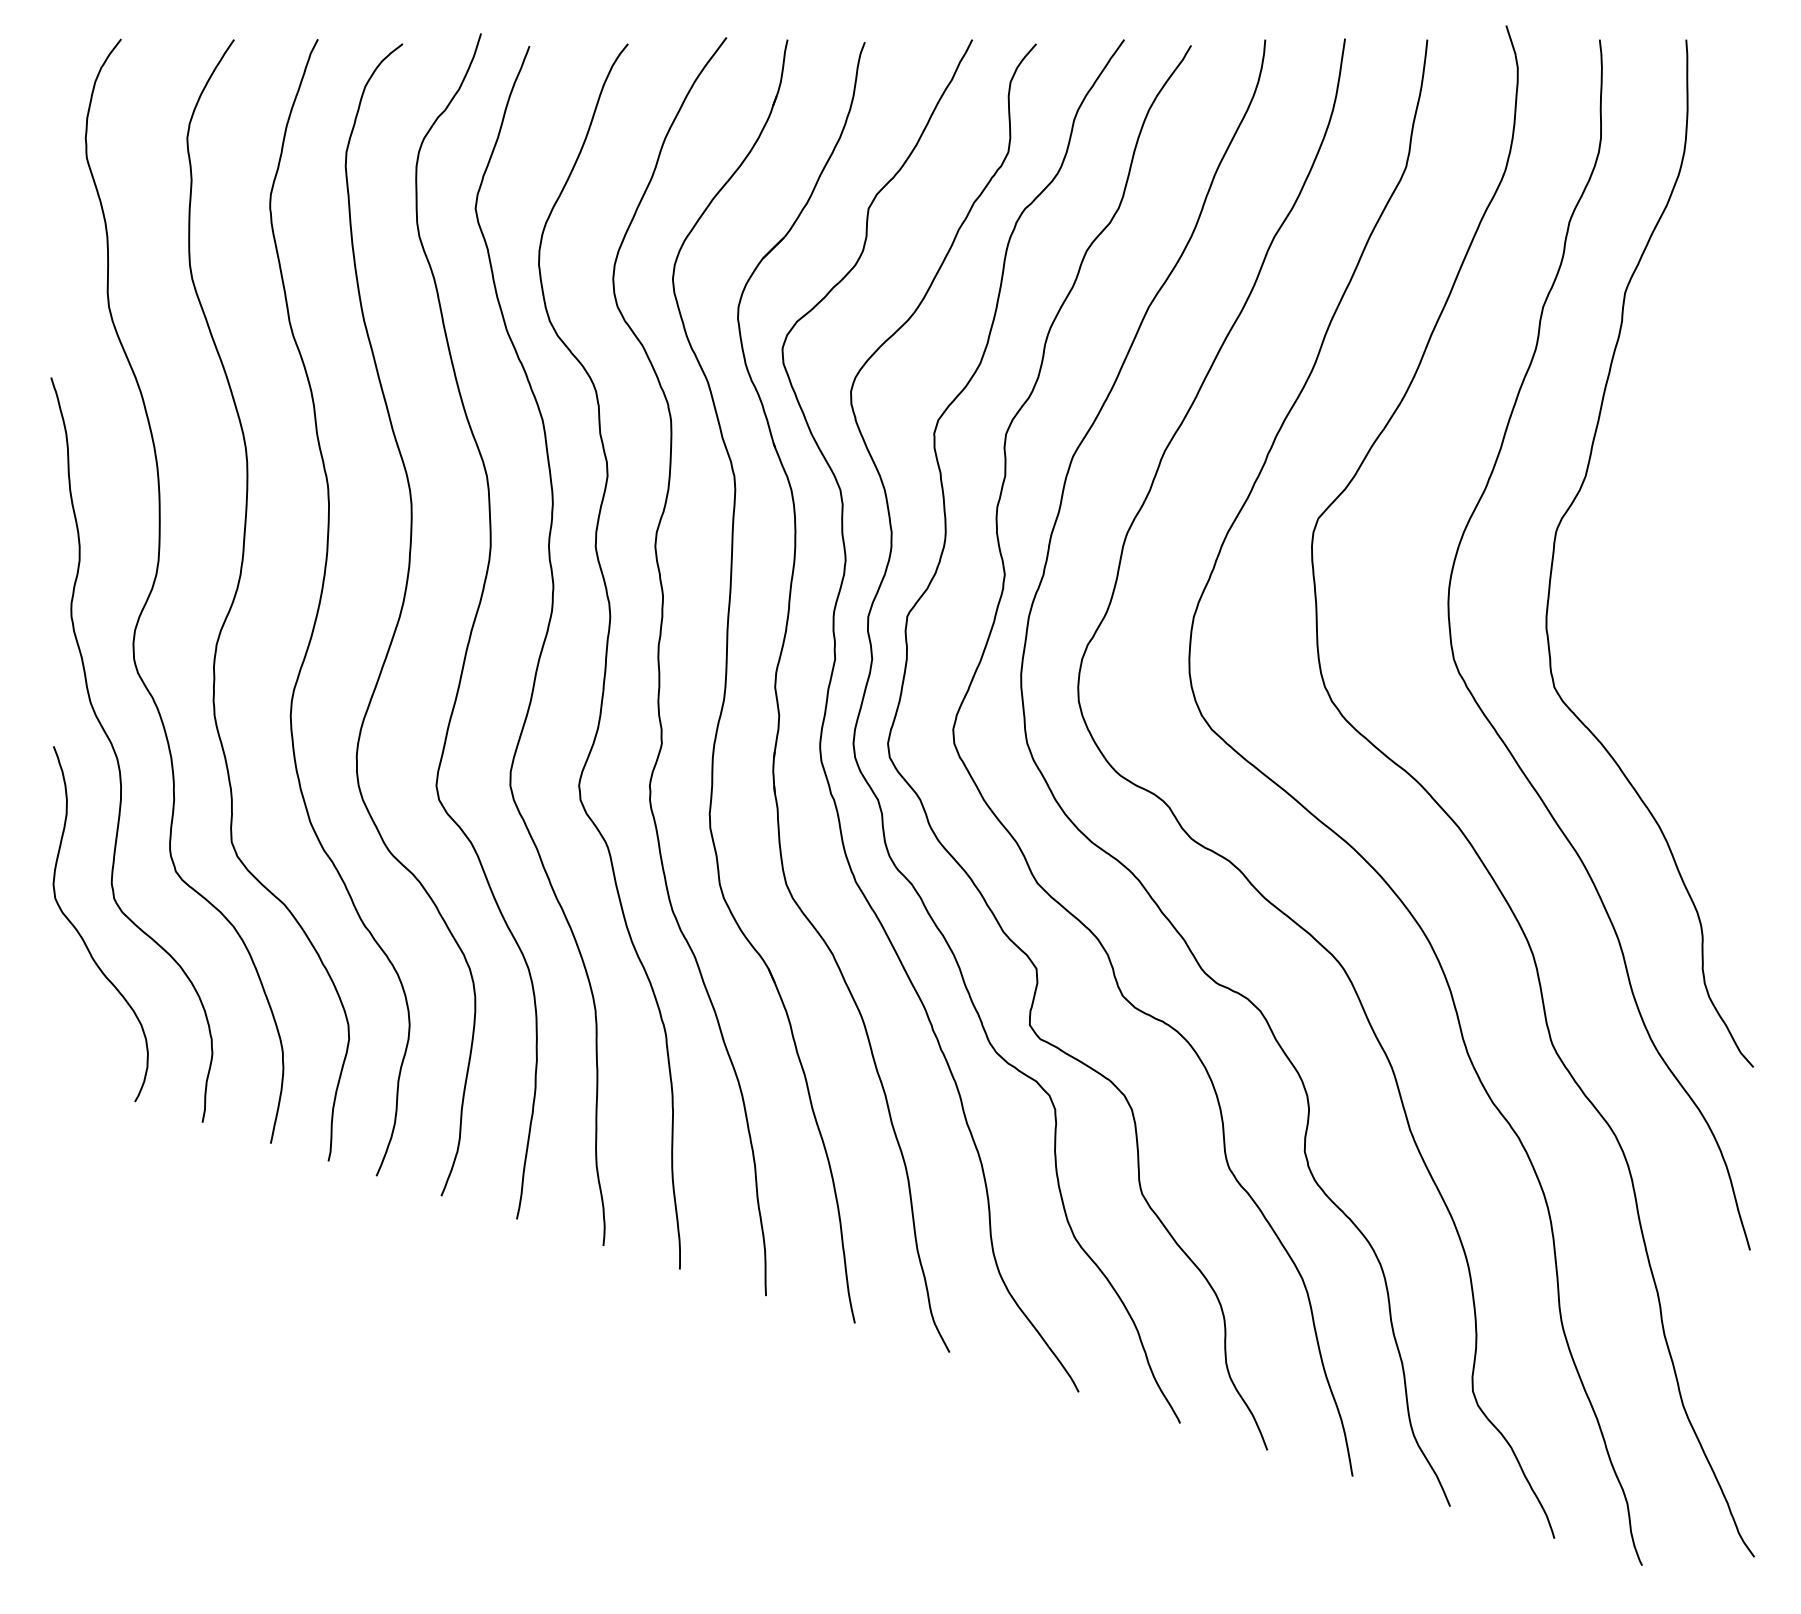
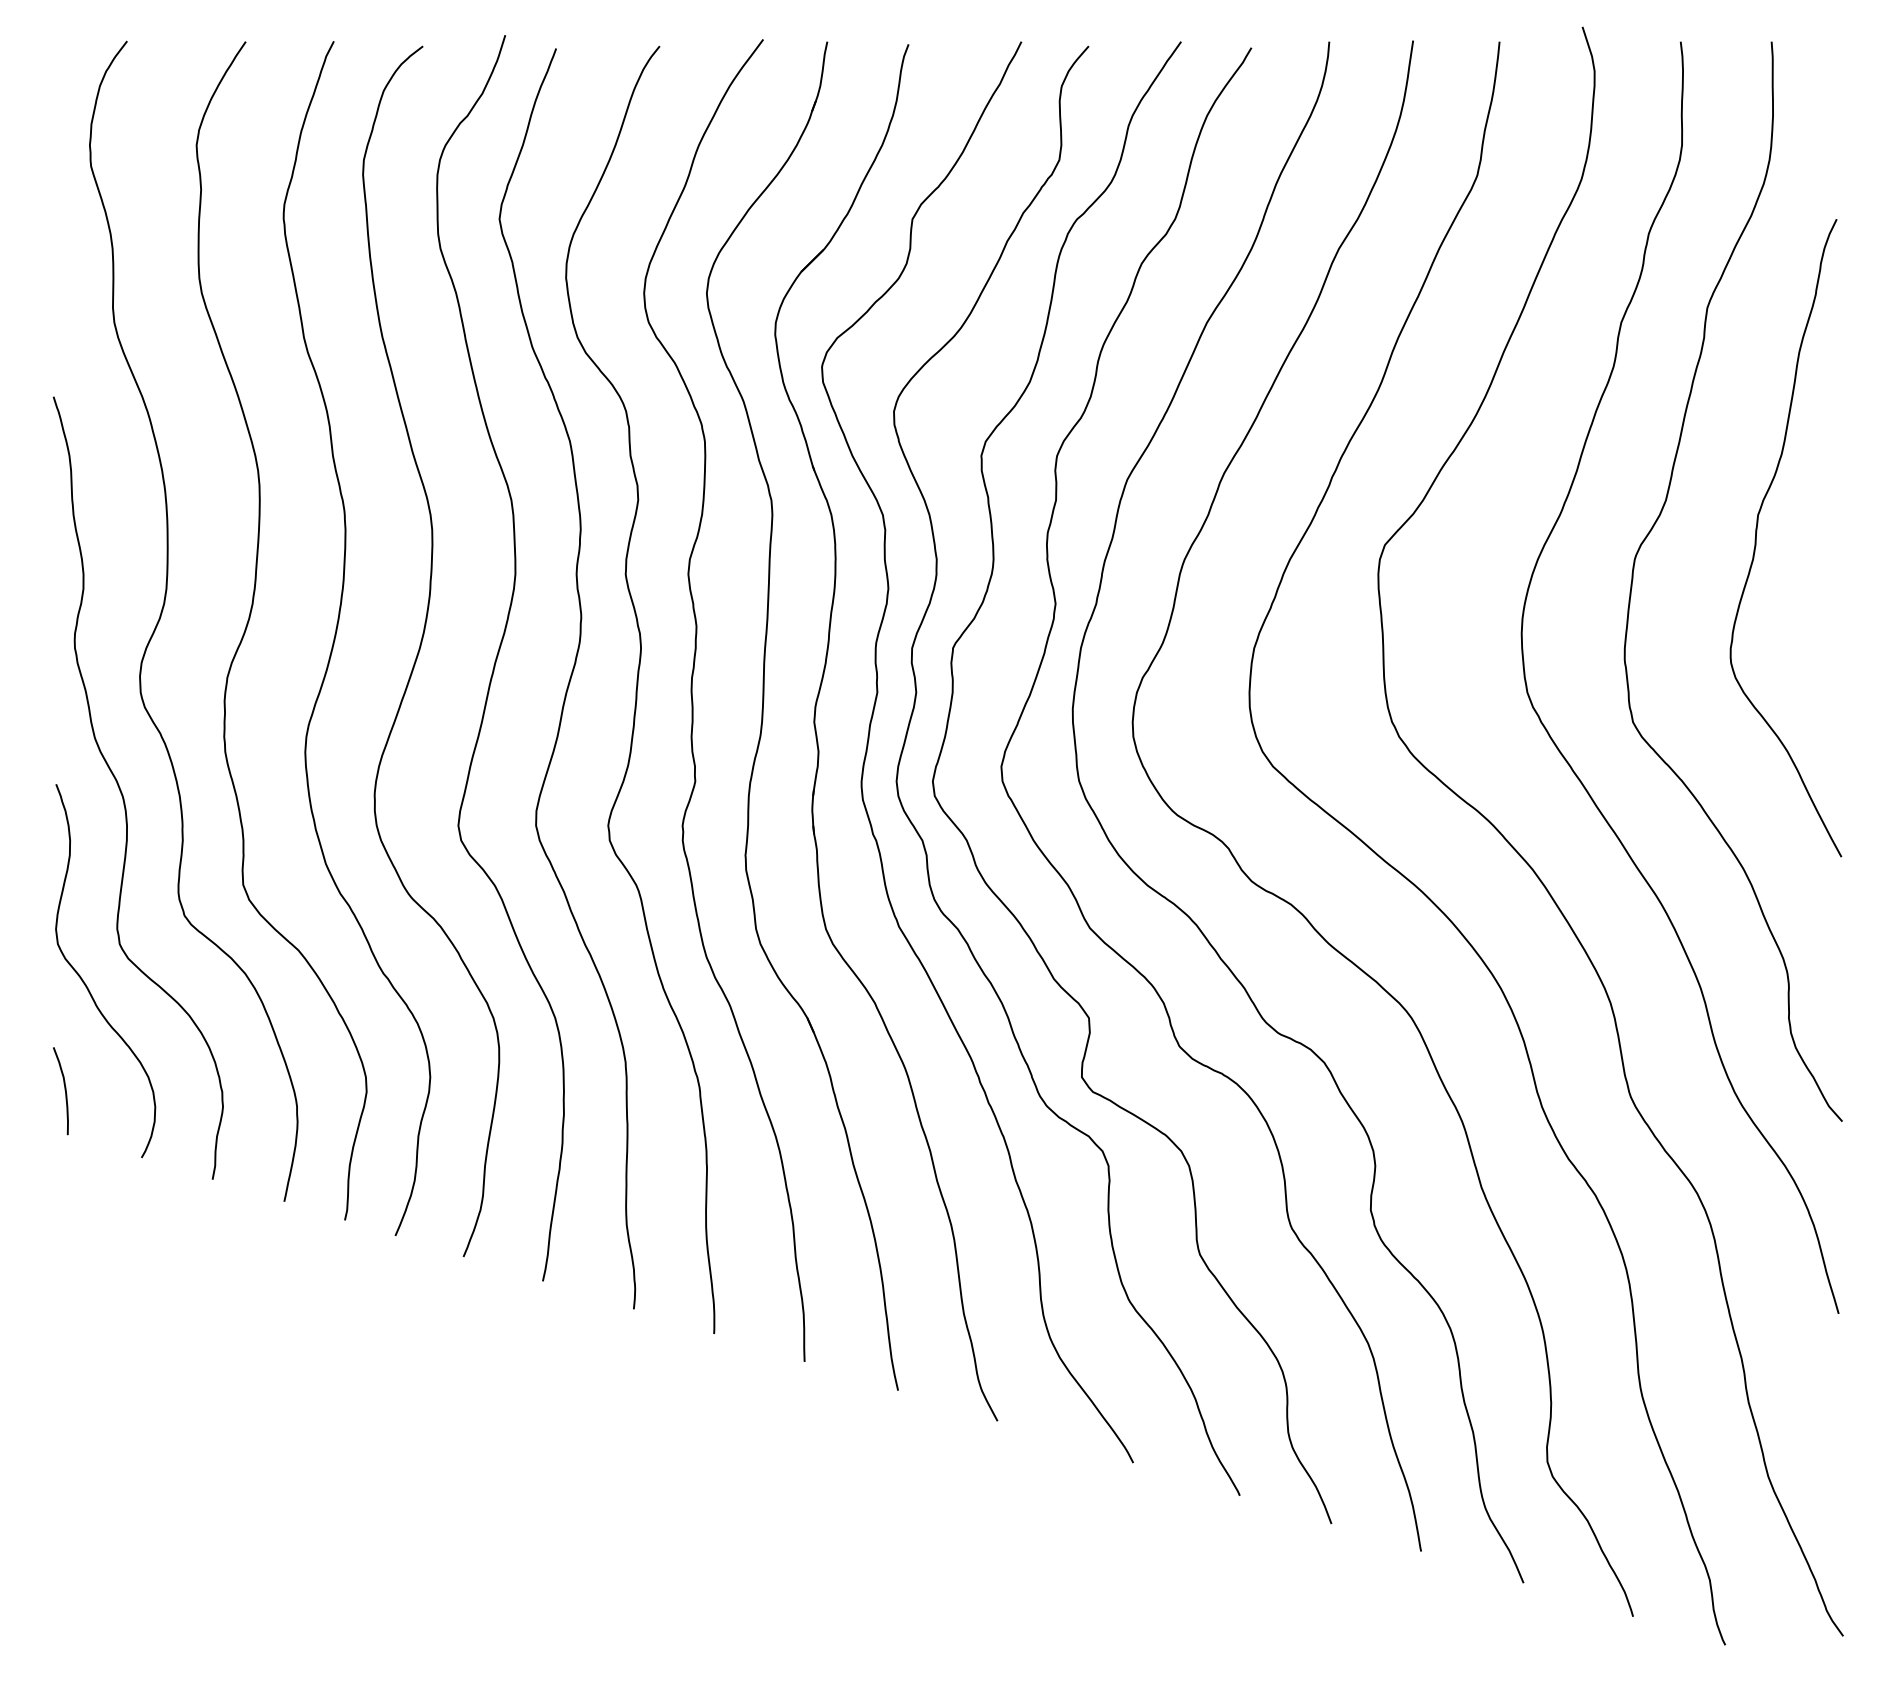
curve: (1672, 505) -> (1757, 531), added
curve: (61, 1037) -> (64, 1090), added

